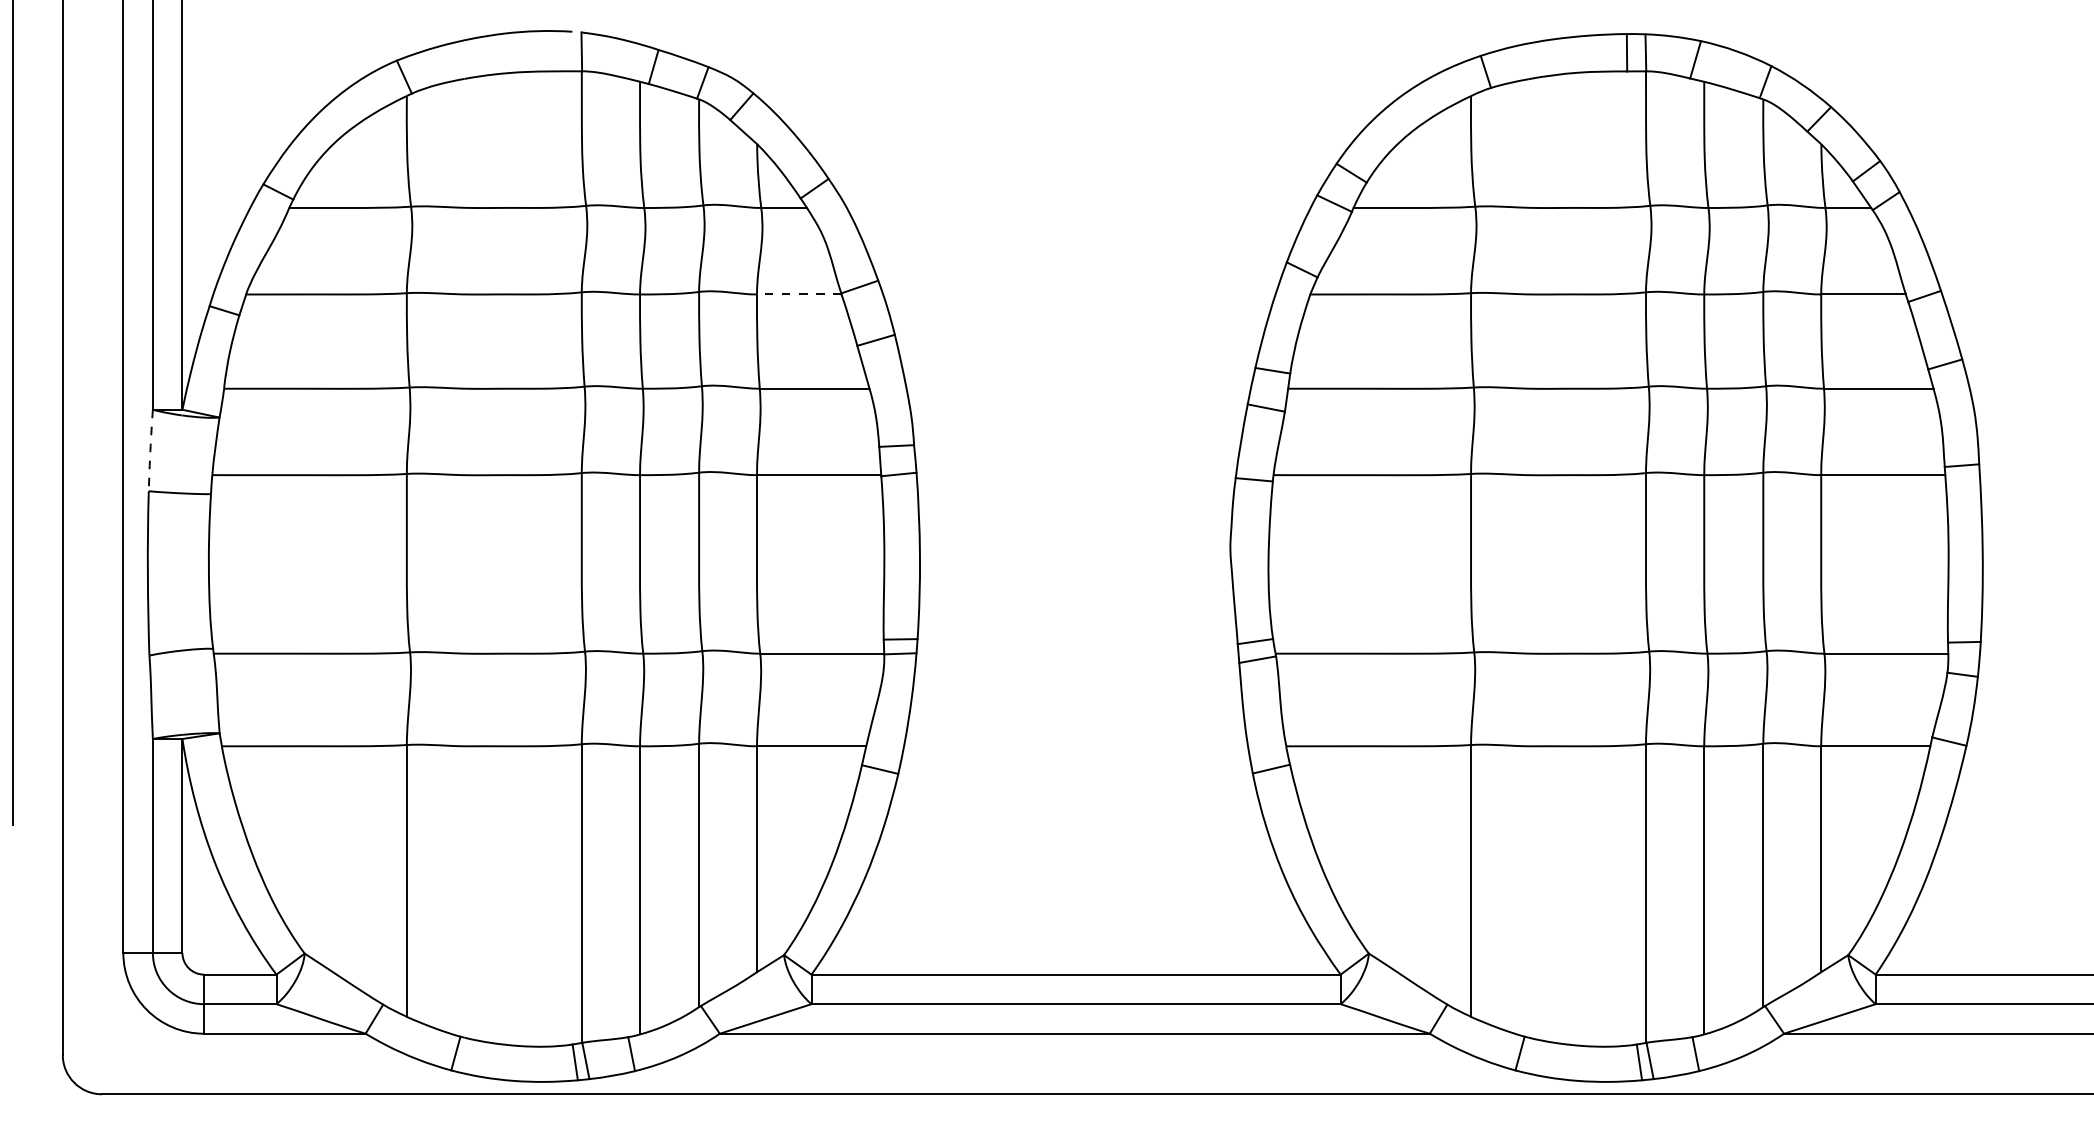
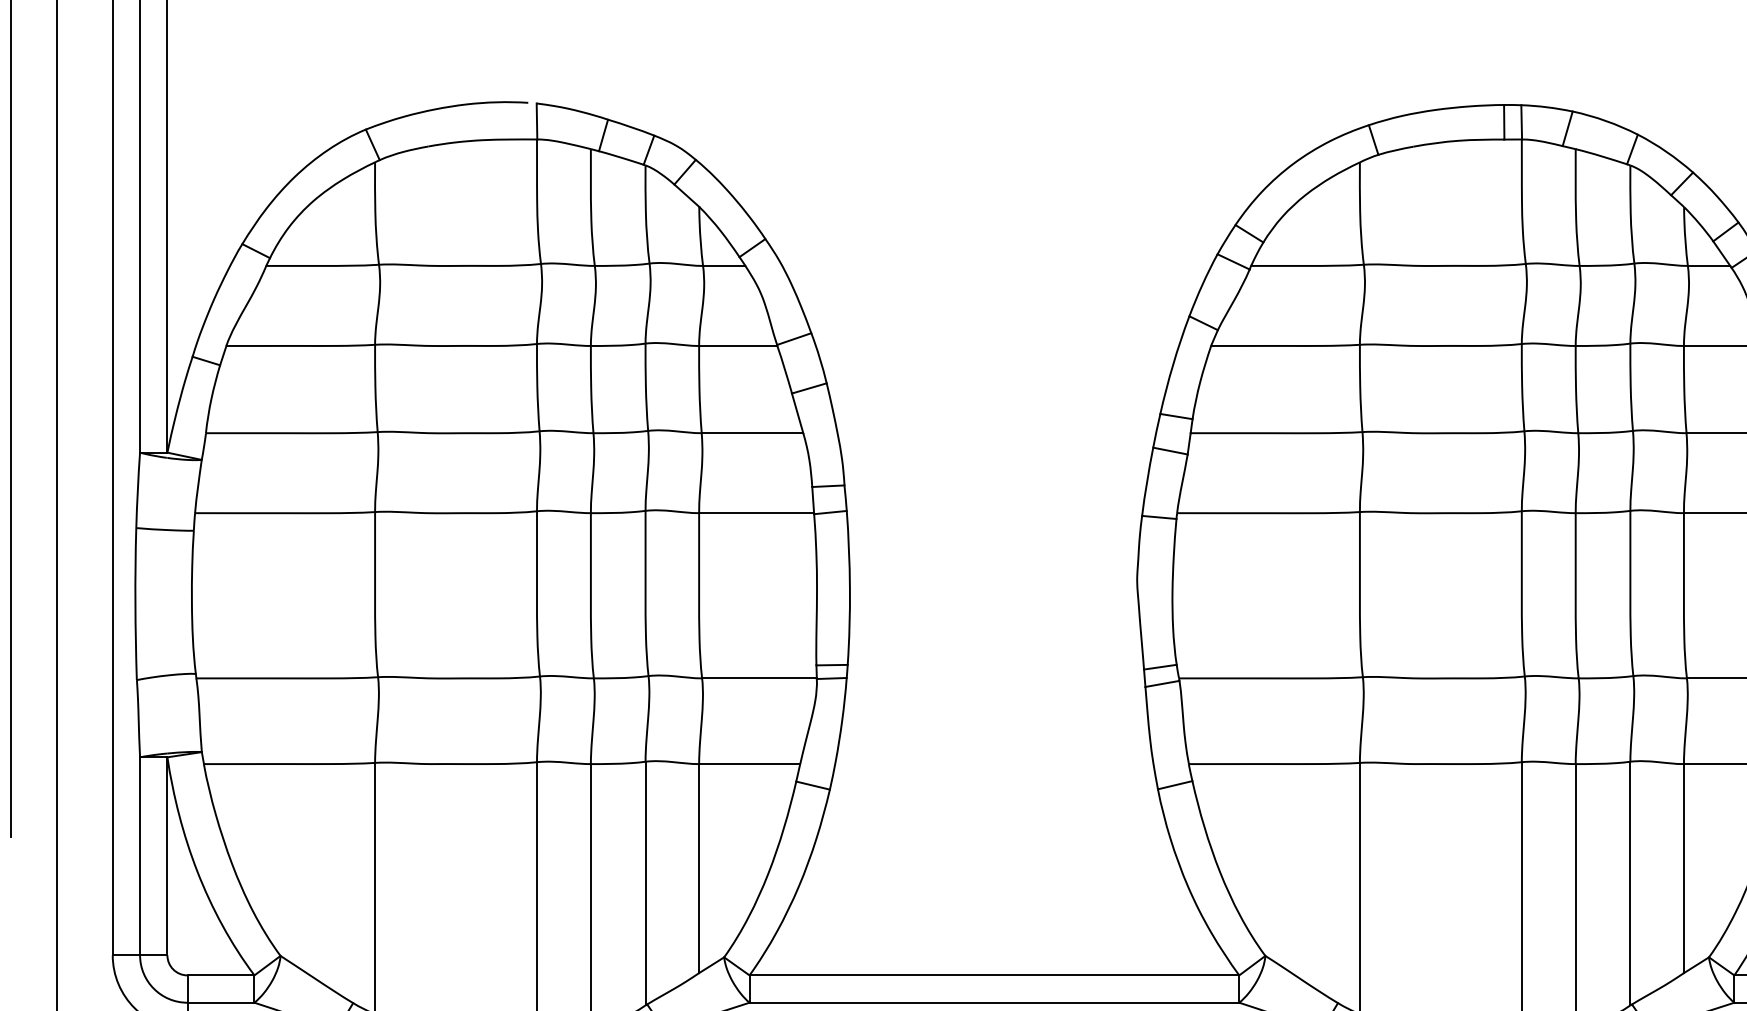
line: (798, 294) -> (737, 345), dashed -> solid
arc: (150, 450) -> (137, 490), dashed -> solid

